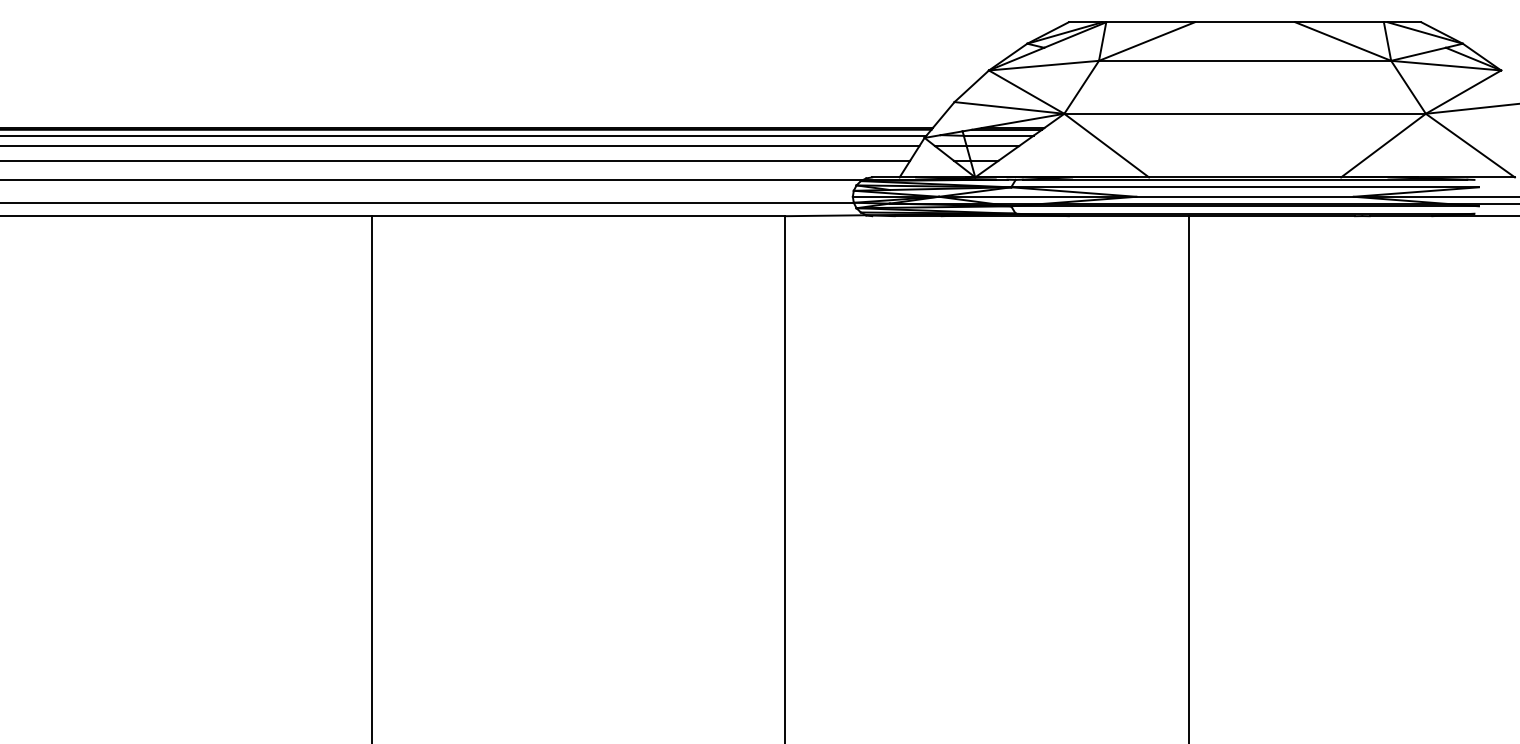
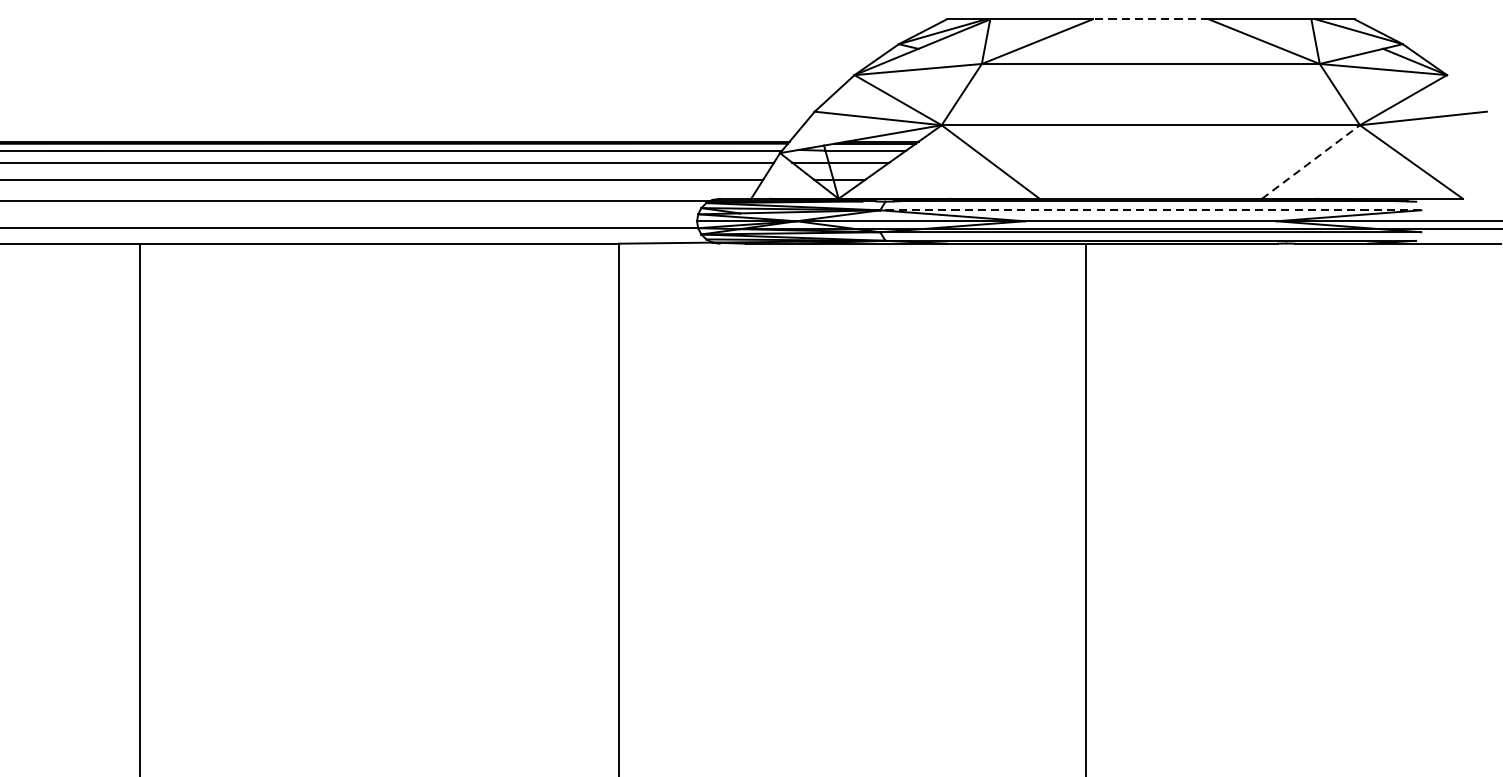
line: (1244, 22) -> (1150, 19), solid -> dashed
line: (1383, 145) -> (1310, 161), solid -> dashed
line: (1245, 187) -> (1151, 210), solid -> dashed

